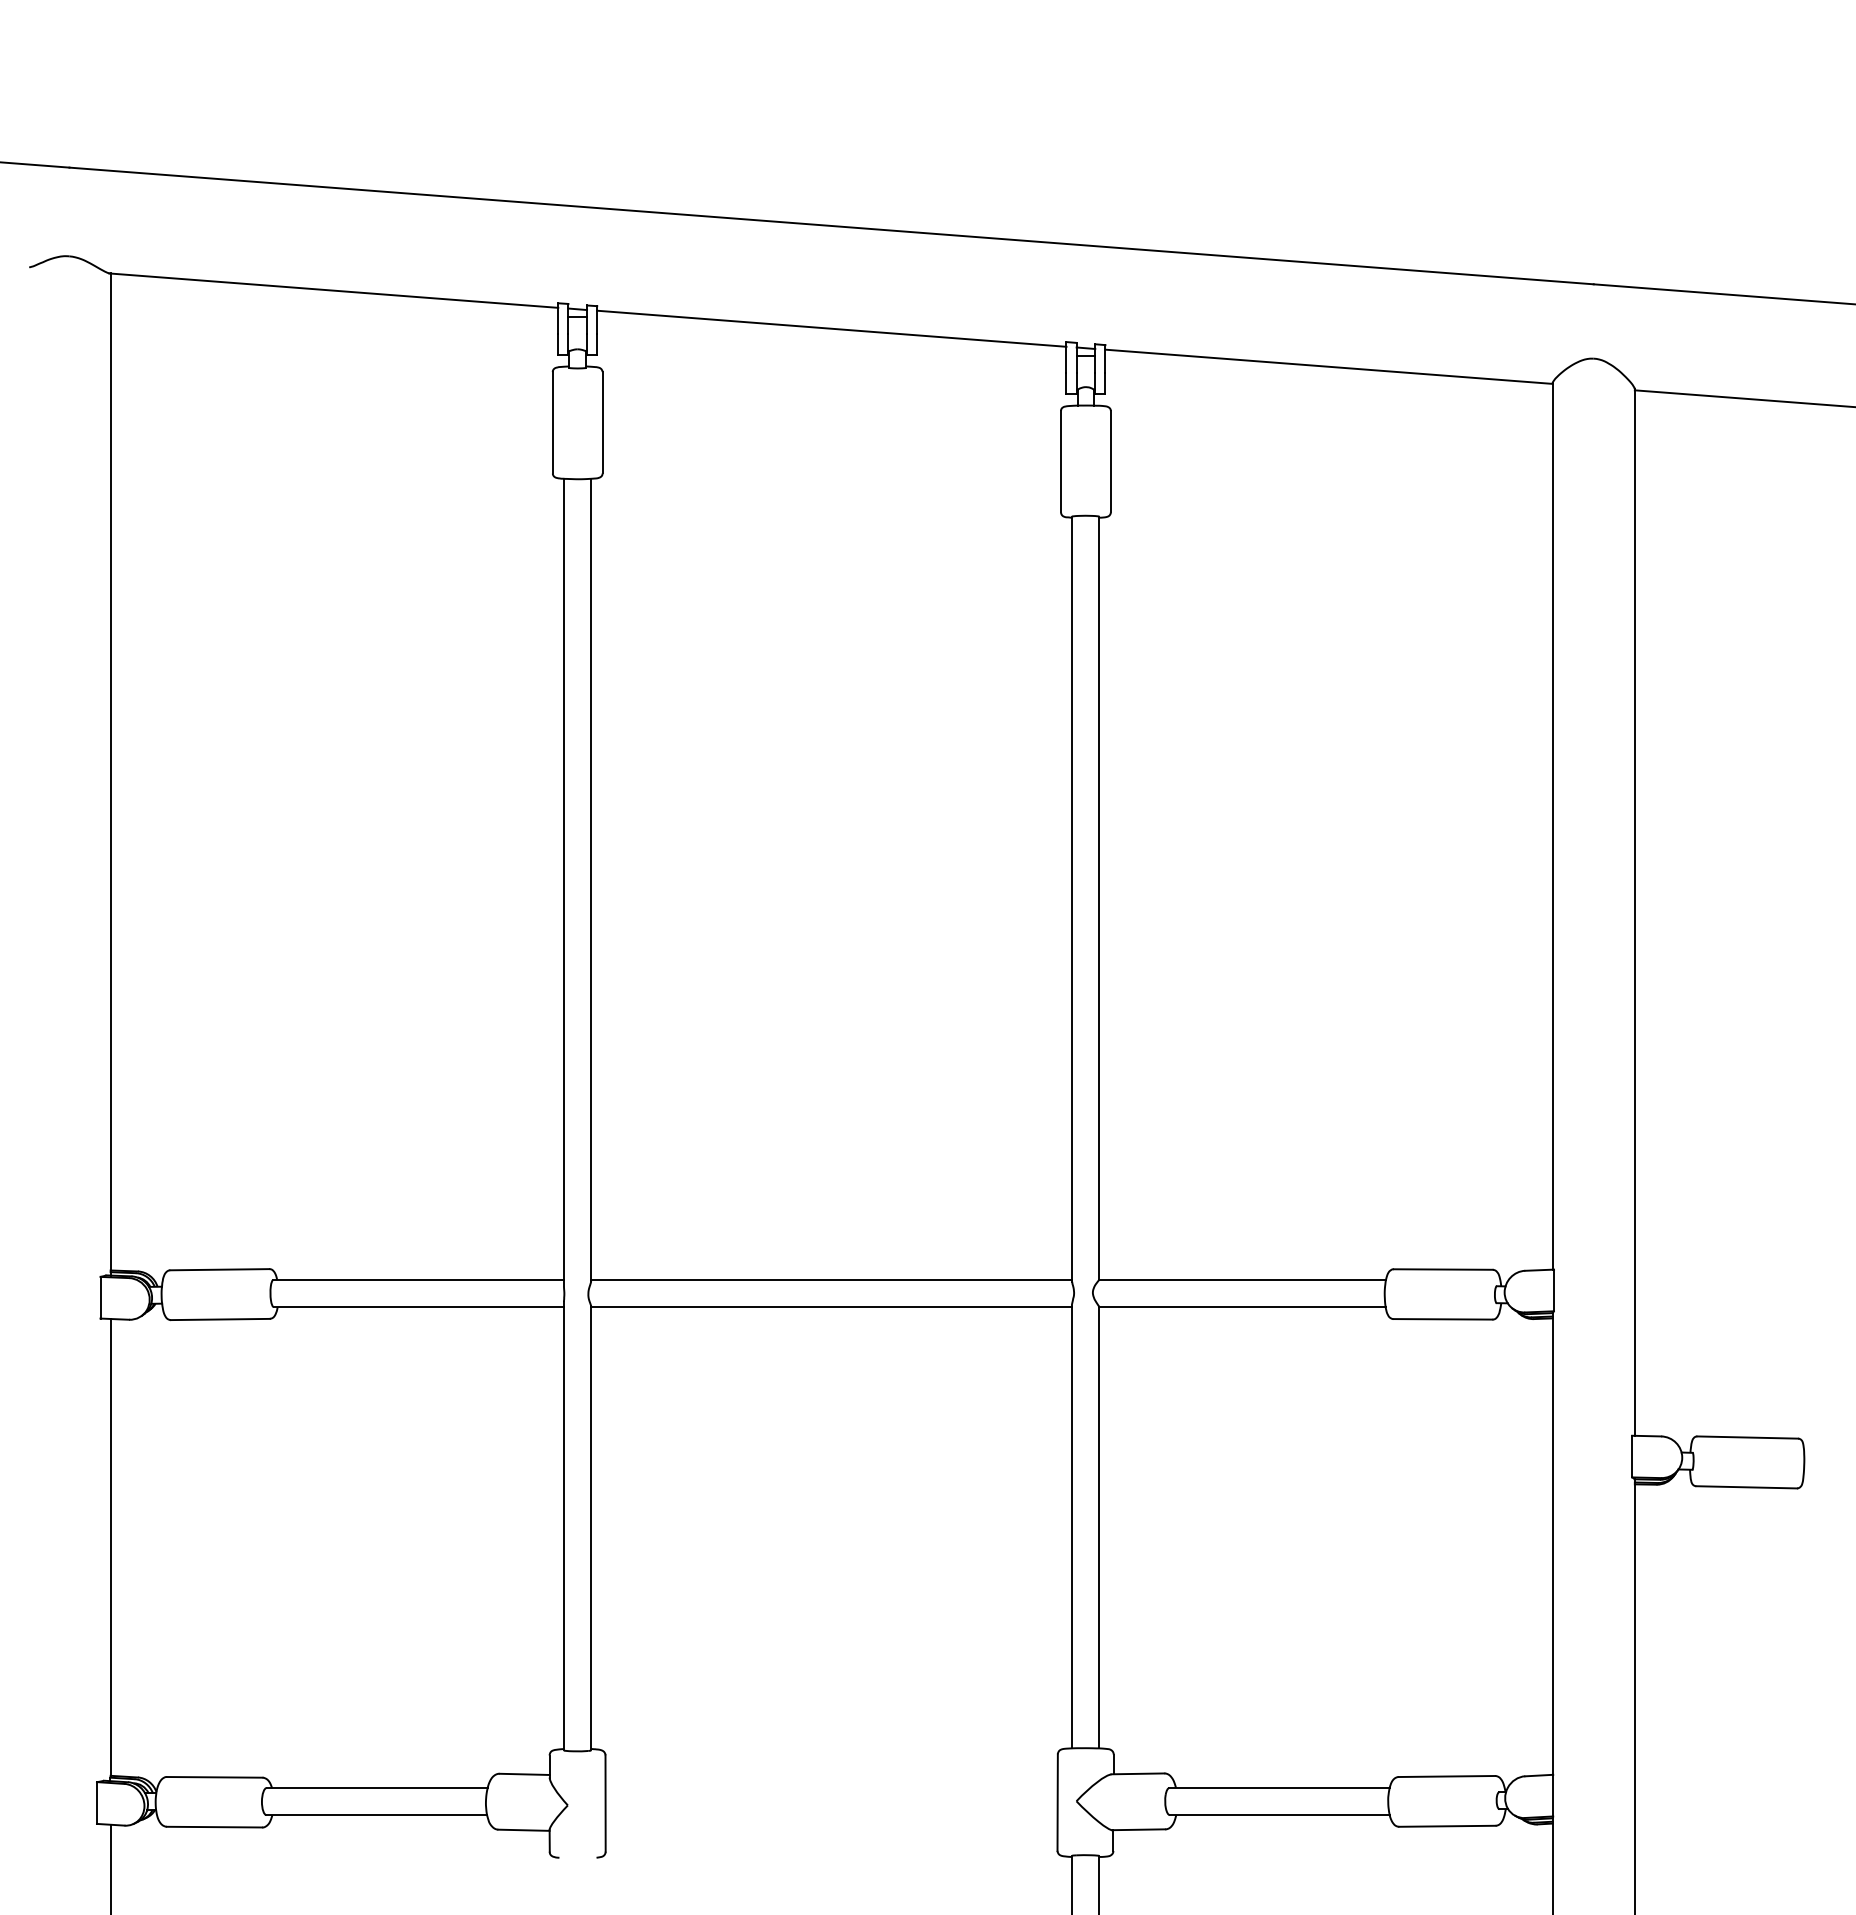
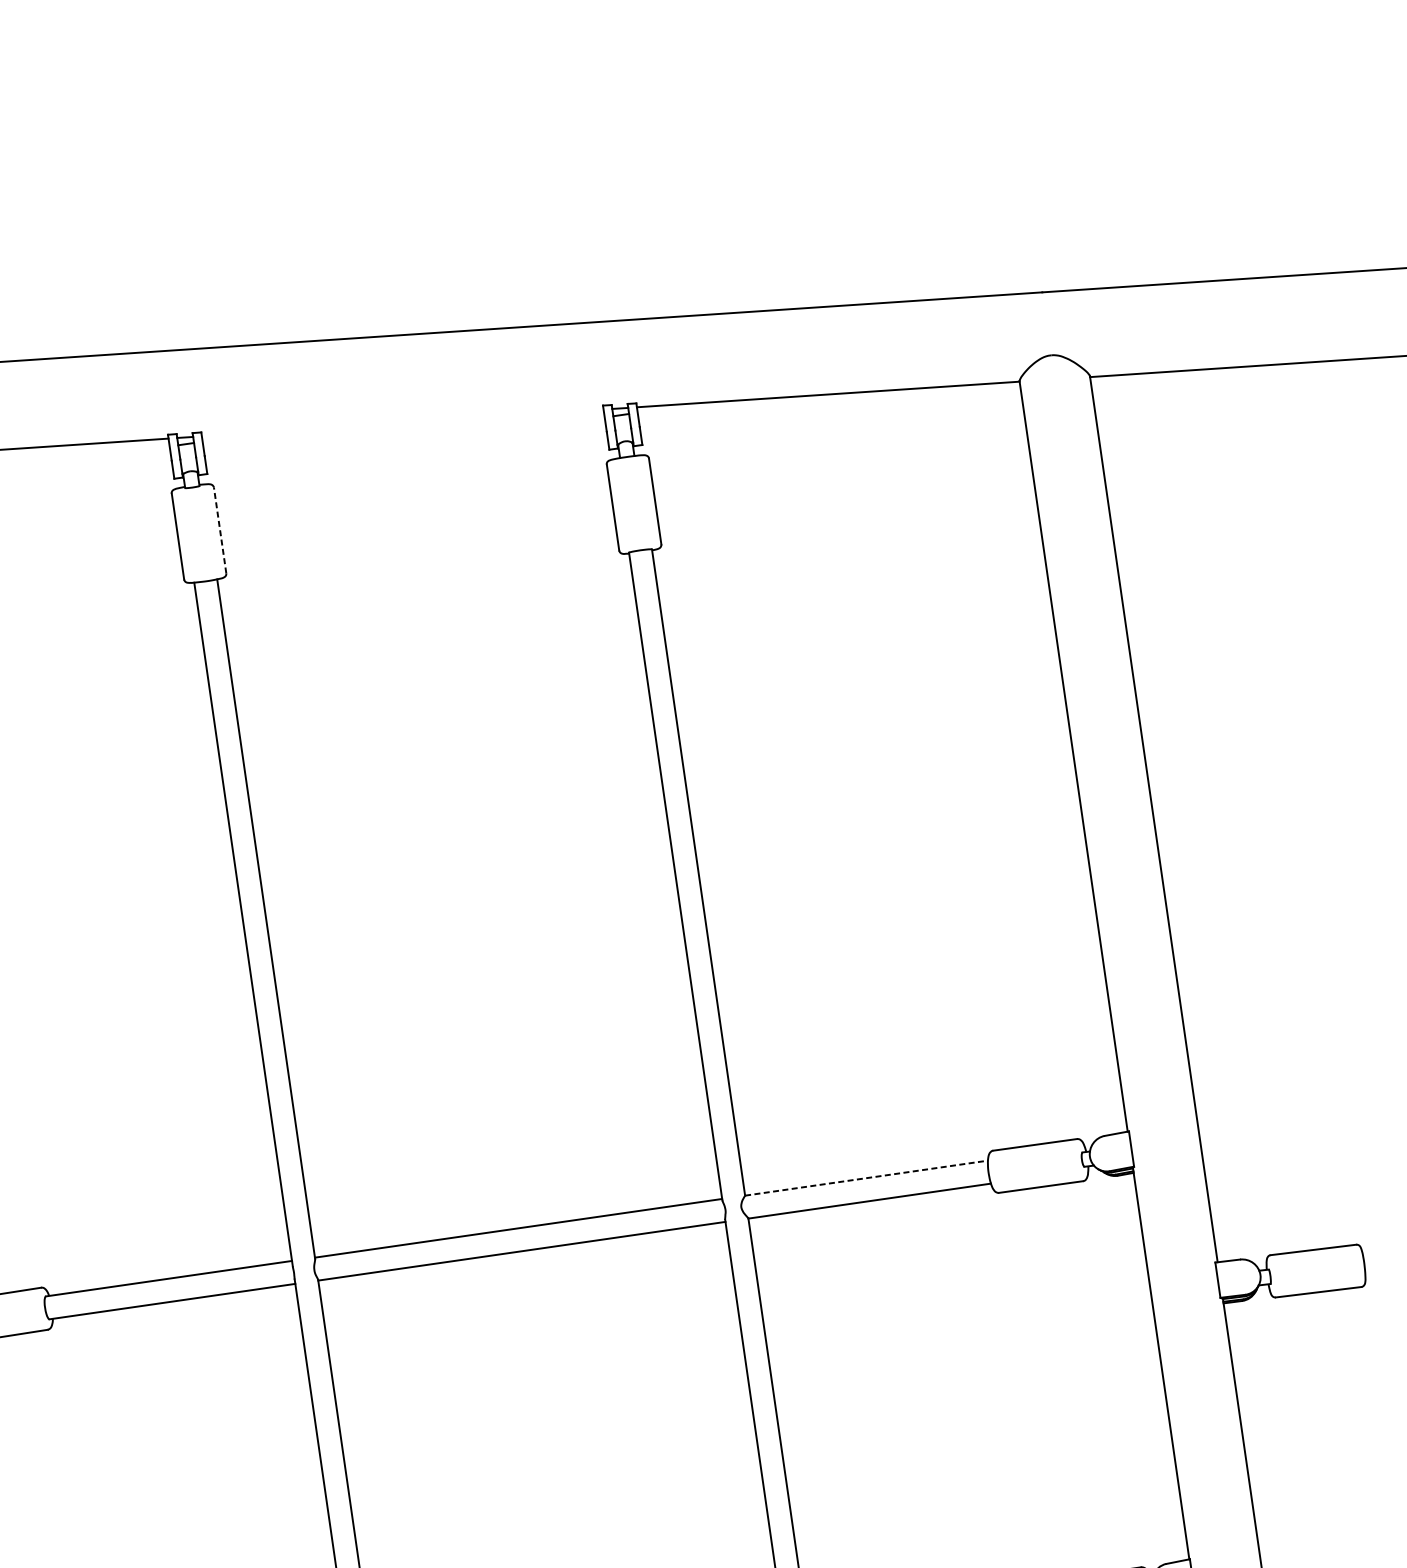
line: (831, 328) -> (402, 422), removed
line: (602, 422) -> (220, 530), solid -> dashed
line: (1243, 1279) -> (867, 1177), solid -> dashed

